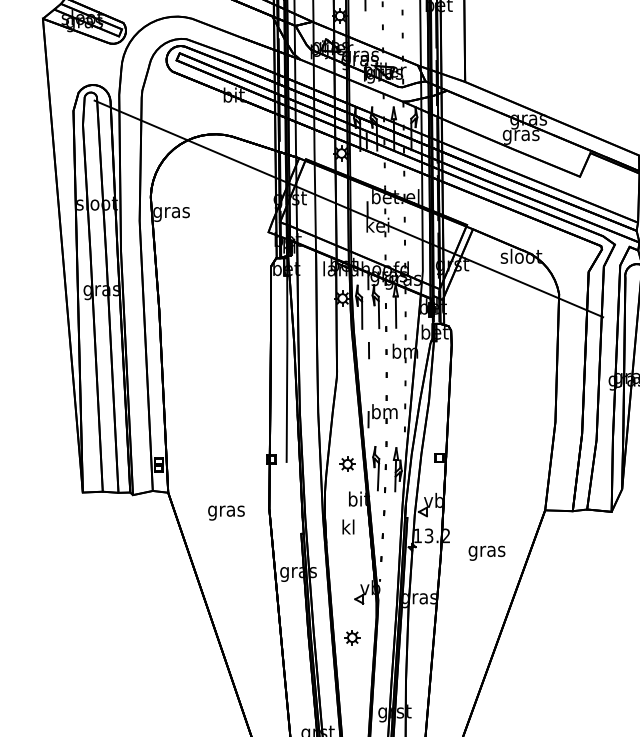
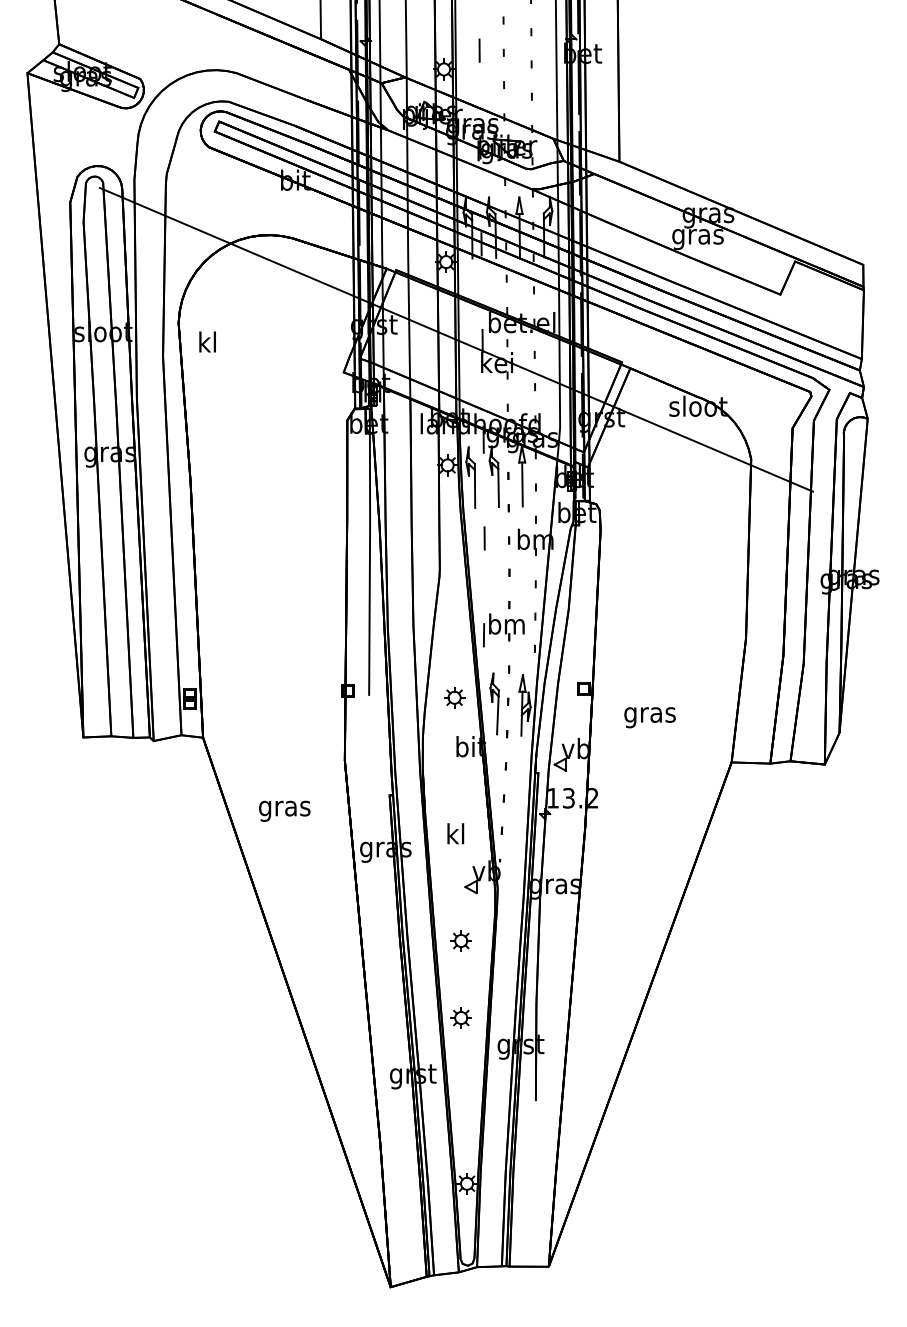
text: (171, 212) -> (207, 344), gras -> kl
text: (226, 512) -> (284, 810), moved
text: (348, 526) -> (455, 833), moved
text: (486, 553) -> (649, 717), moved
part: (351, 692) -> (460, 1017), added

